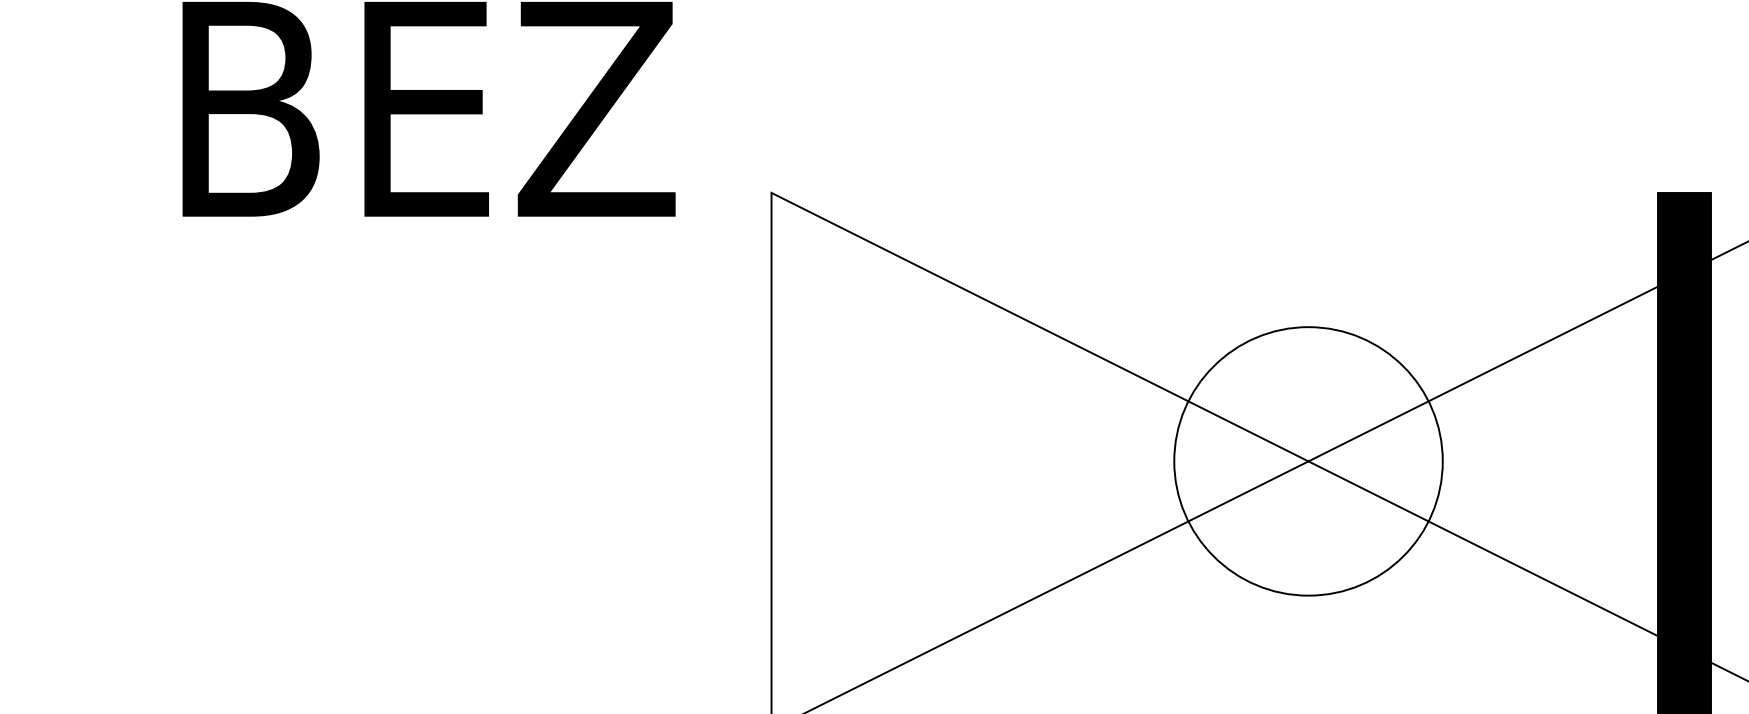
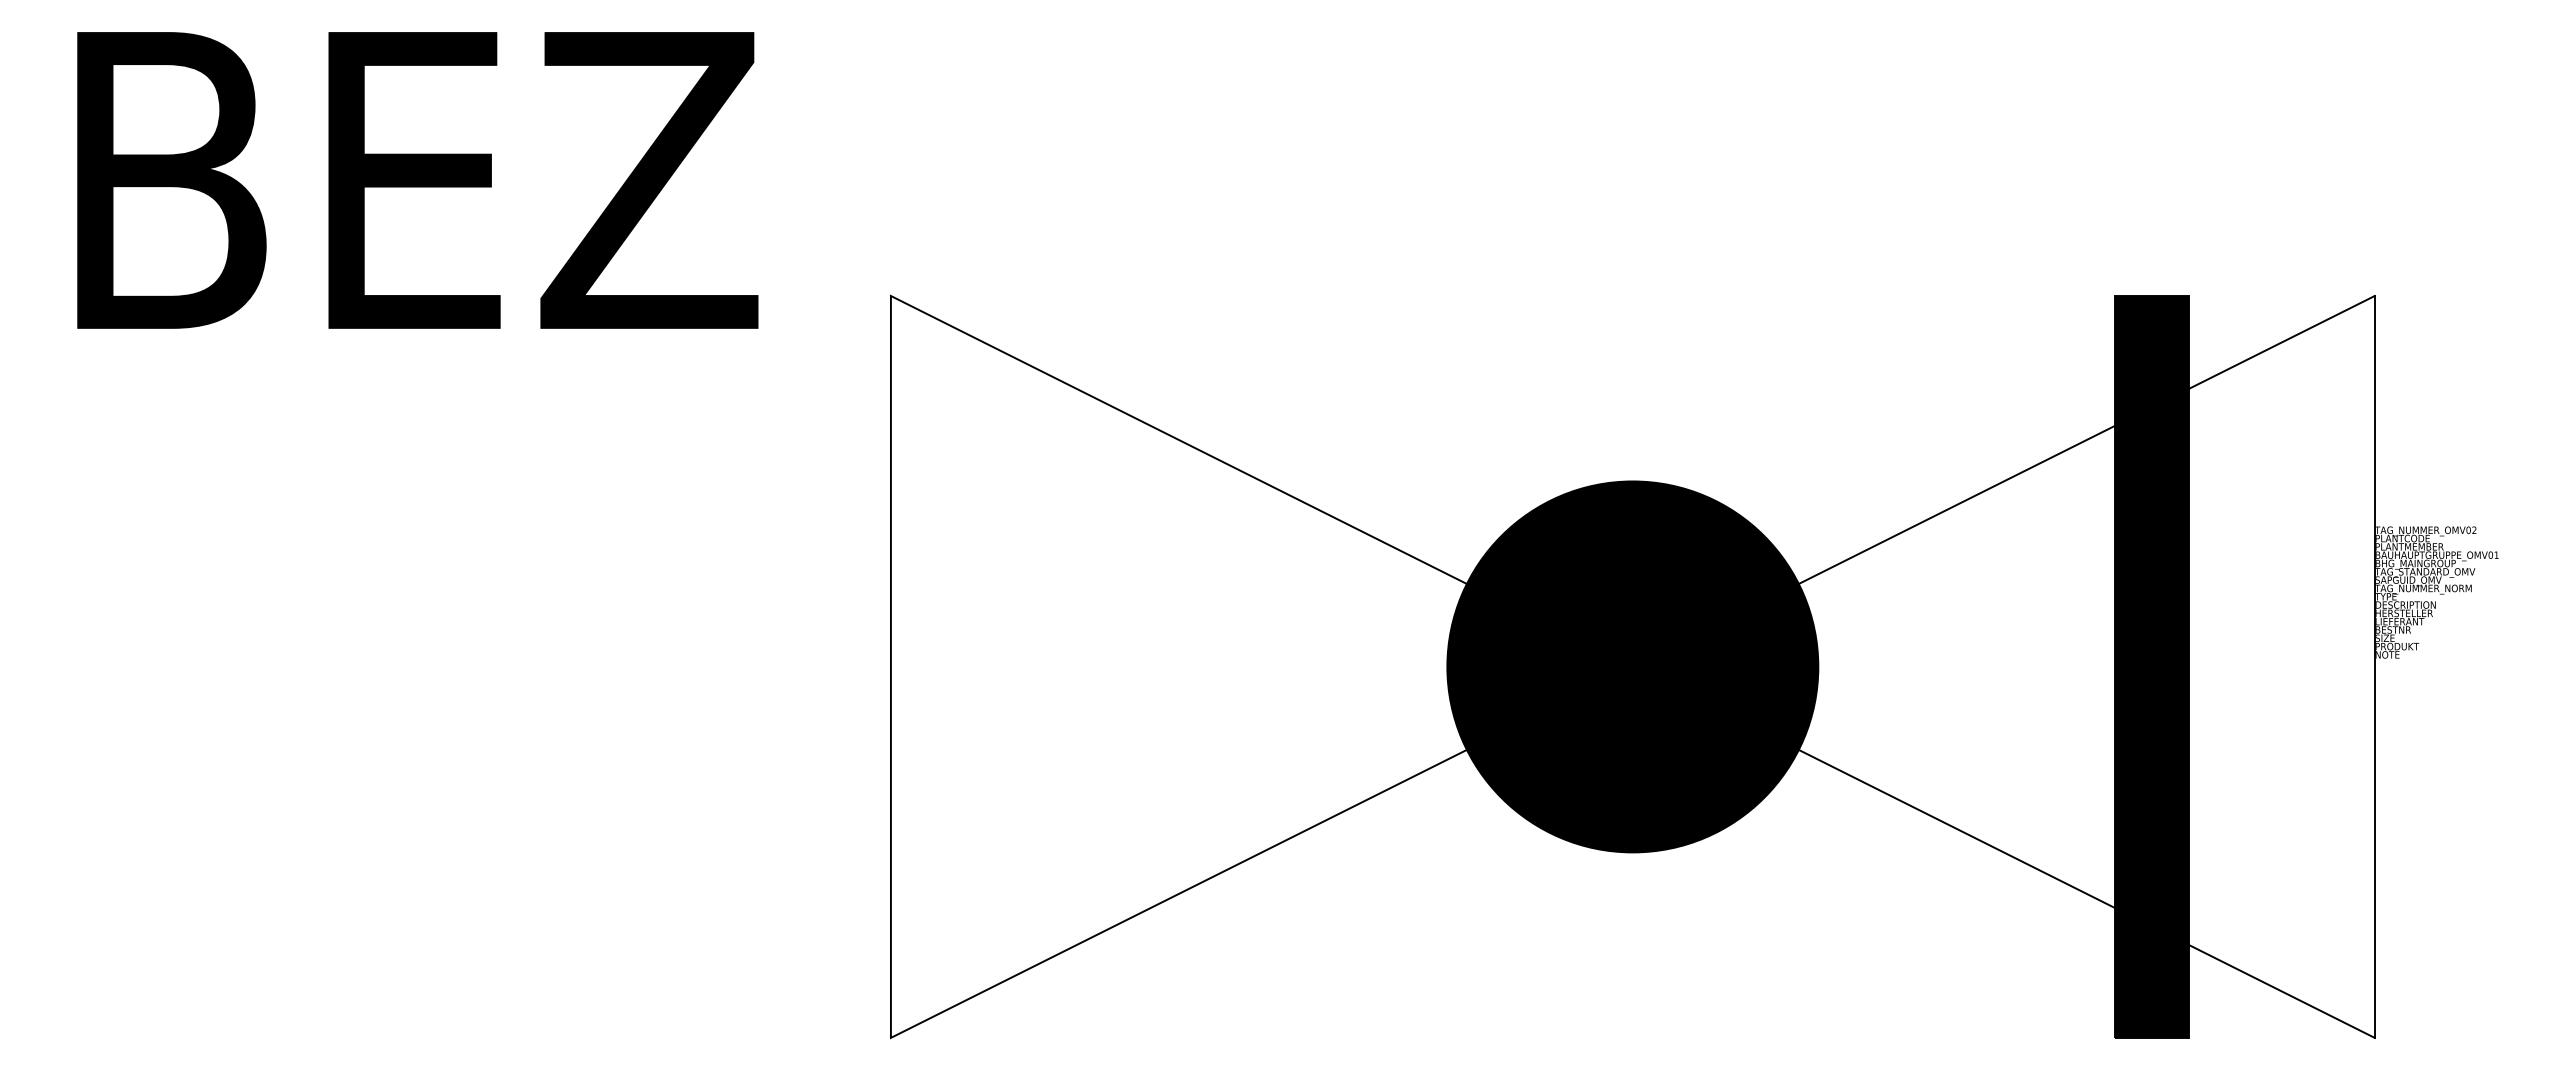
fill: (1308, 461) -> (1632, 666), added

